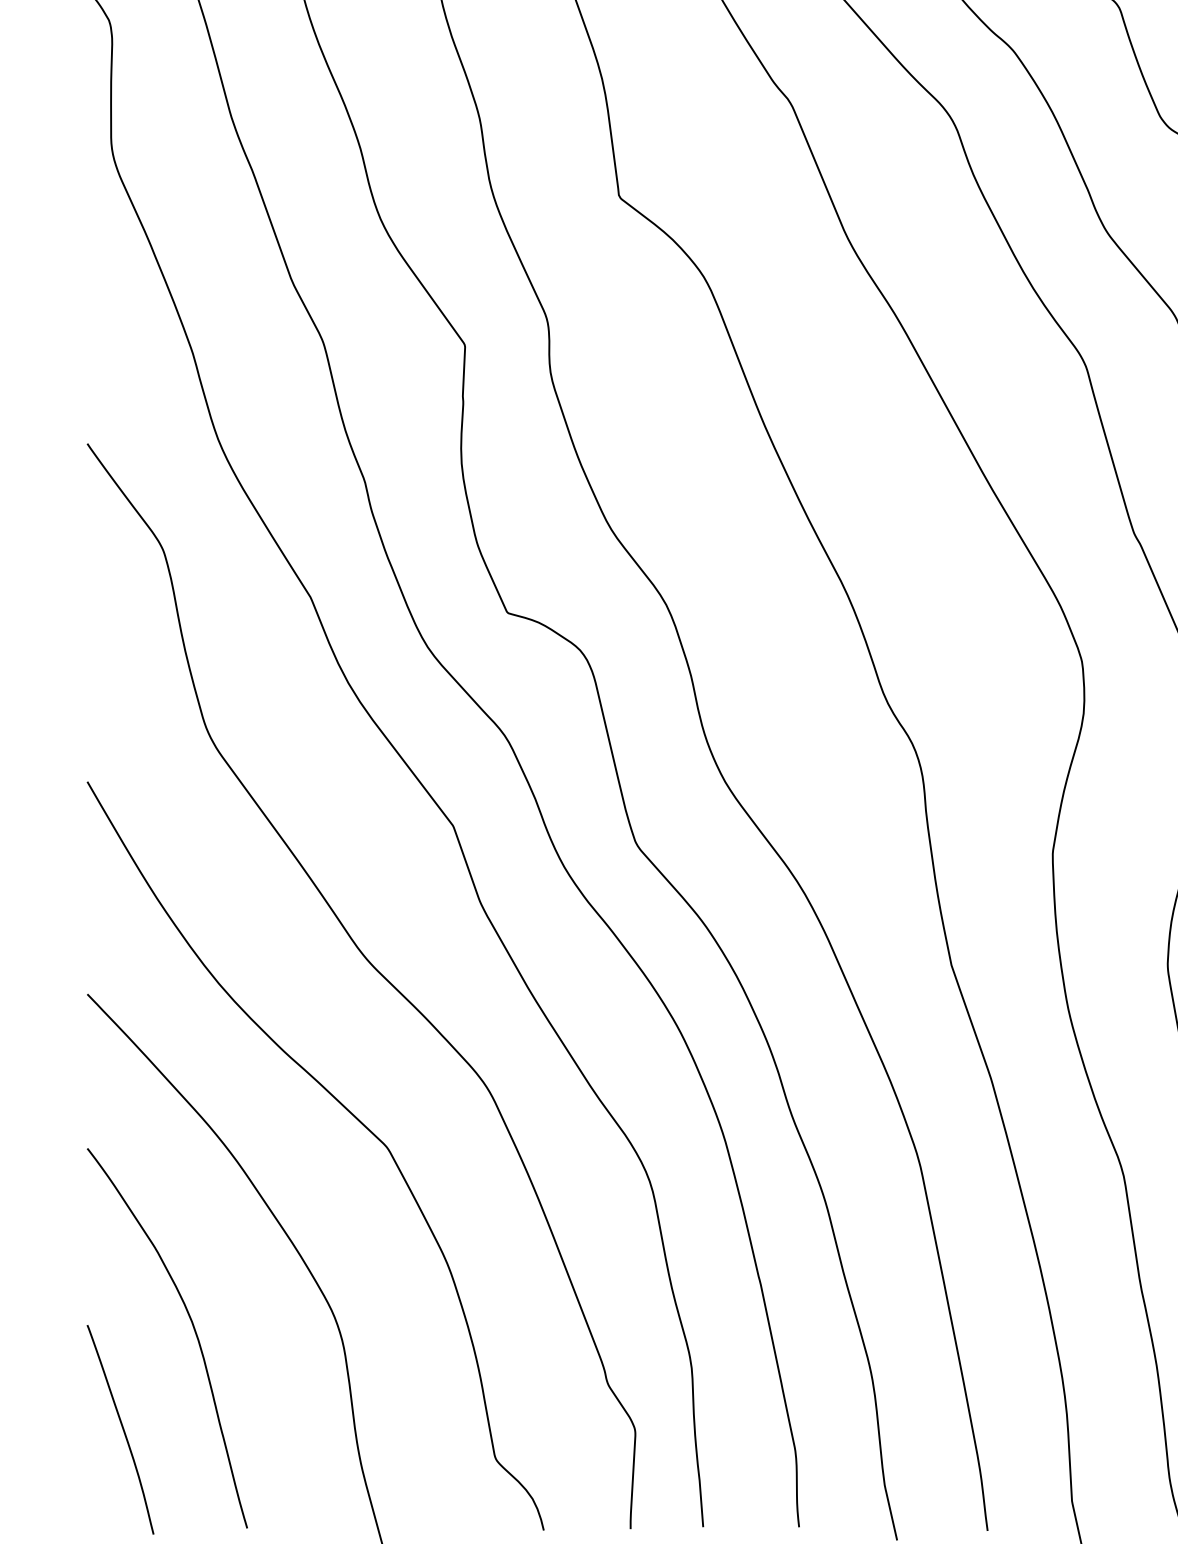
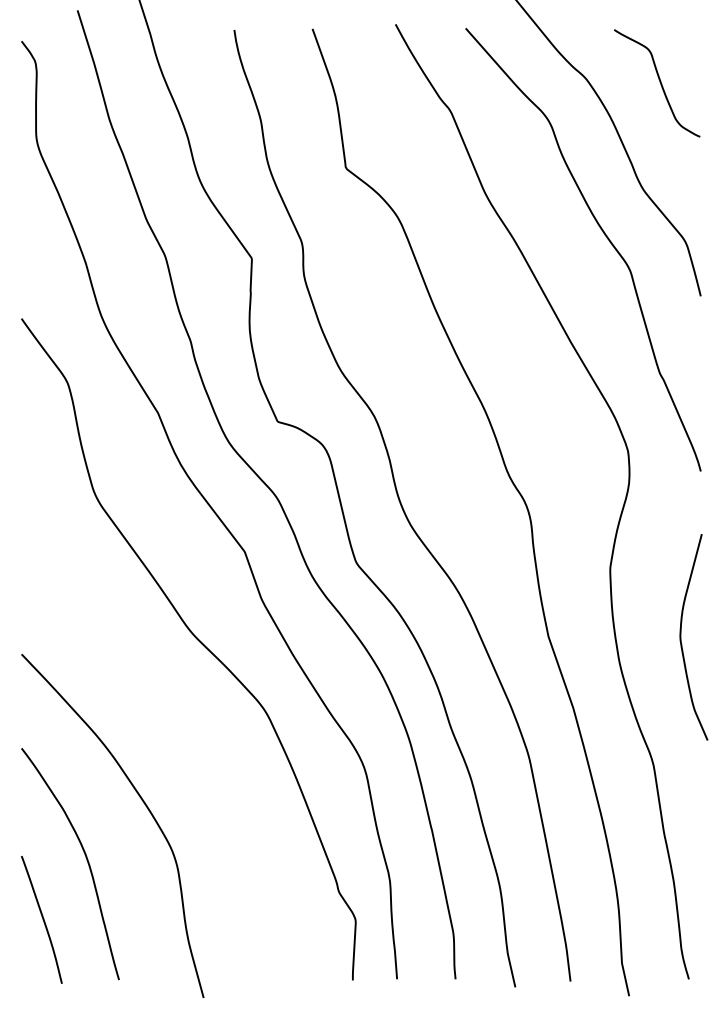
curve: (352, 1117) -> (183, 729), removed

